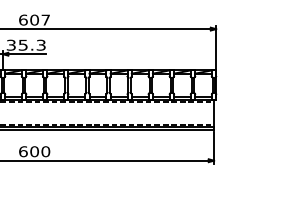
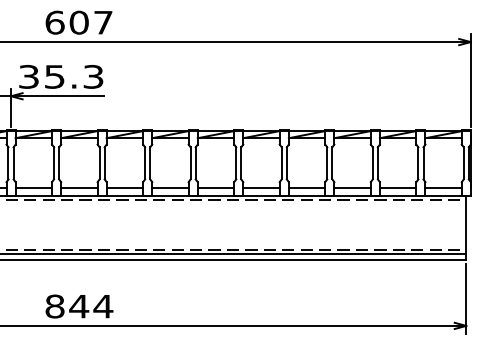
text: (34, 151) -> (78, 306), 600 -> 844

